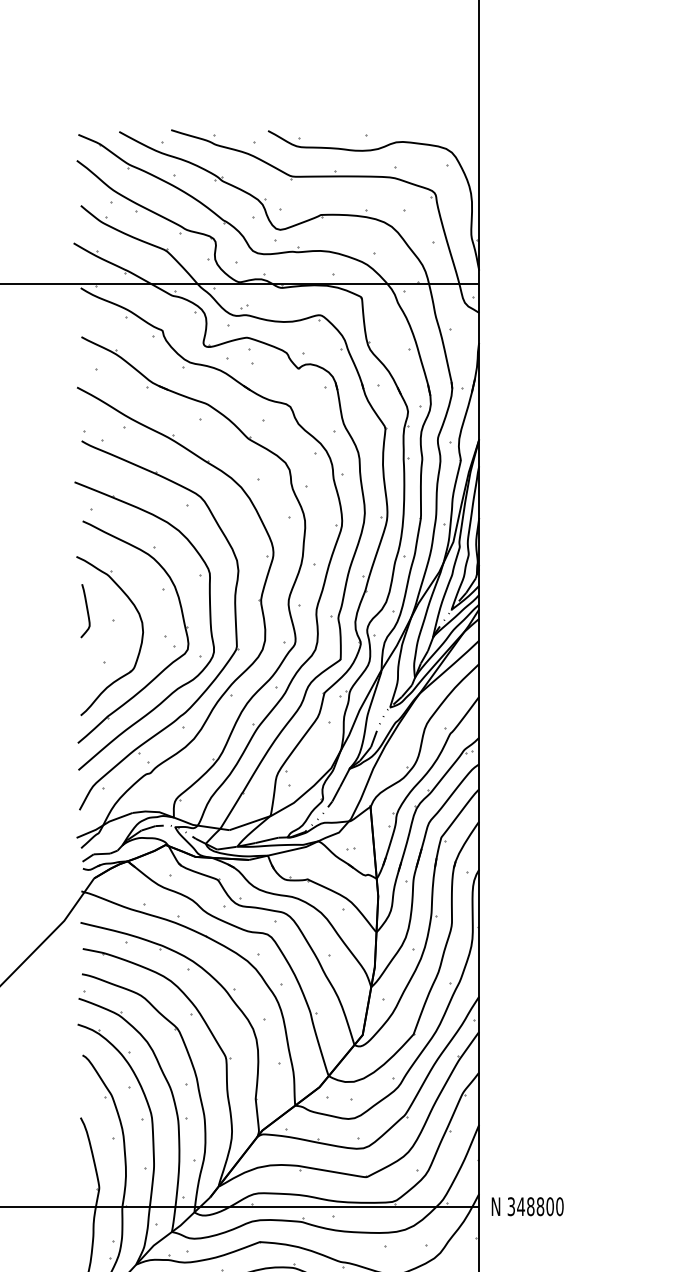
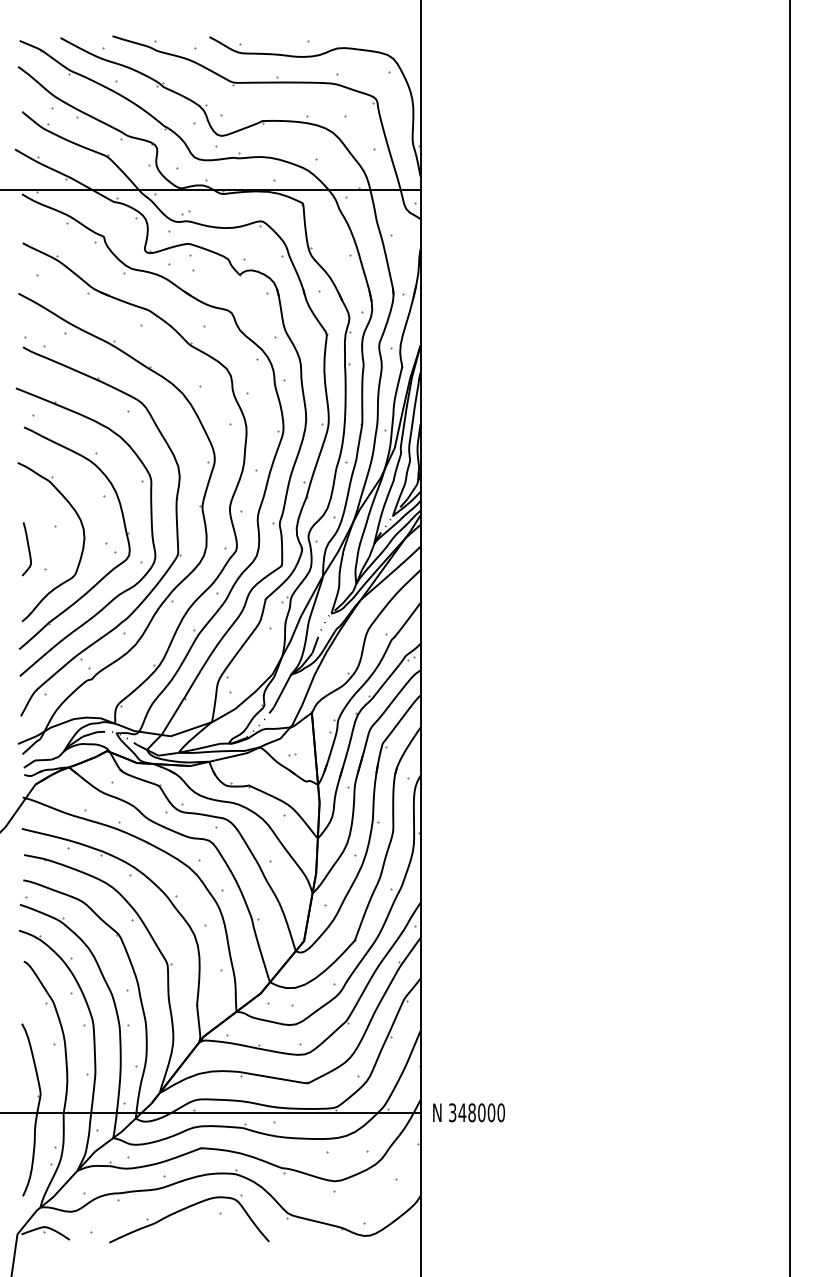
curve: (87, 611) -> (28, 549), moved
text: (540, 1206) -> (481, 1112), 348800 -> 348000

